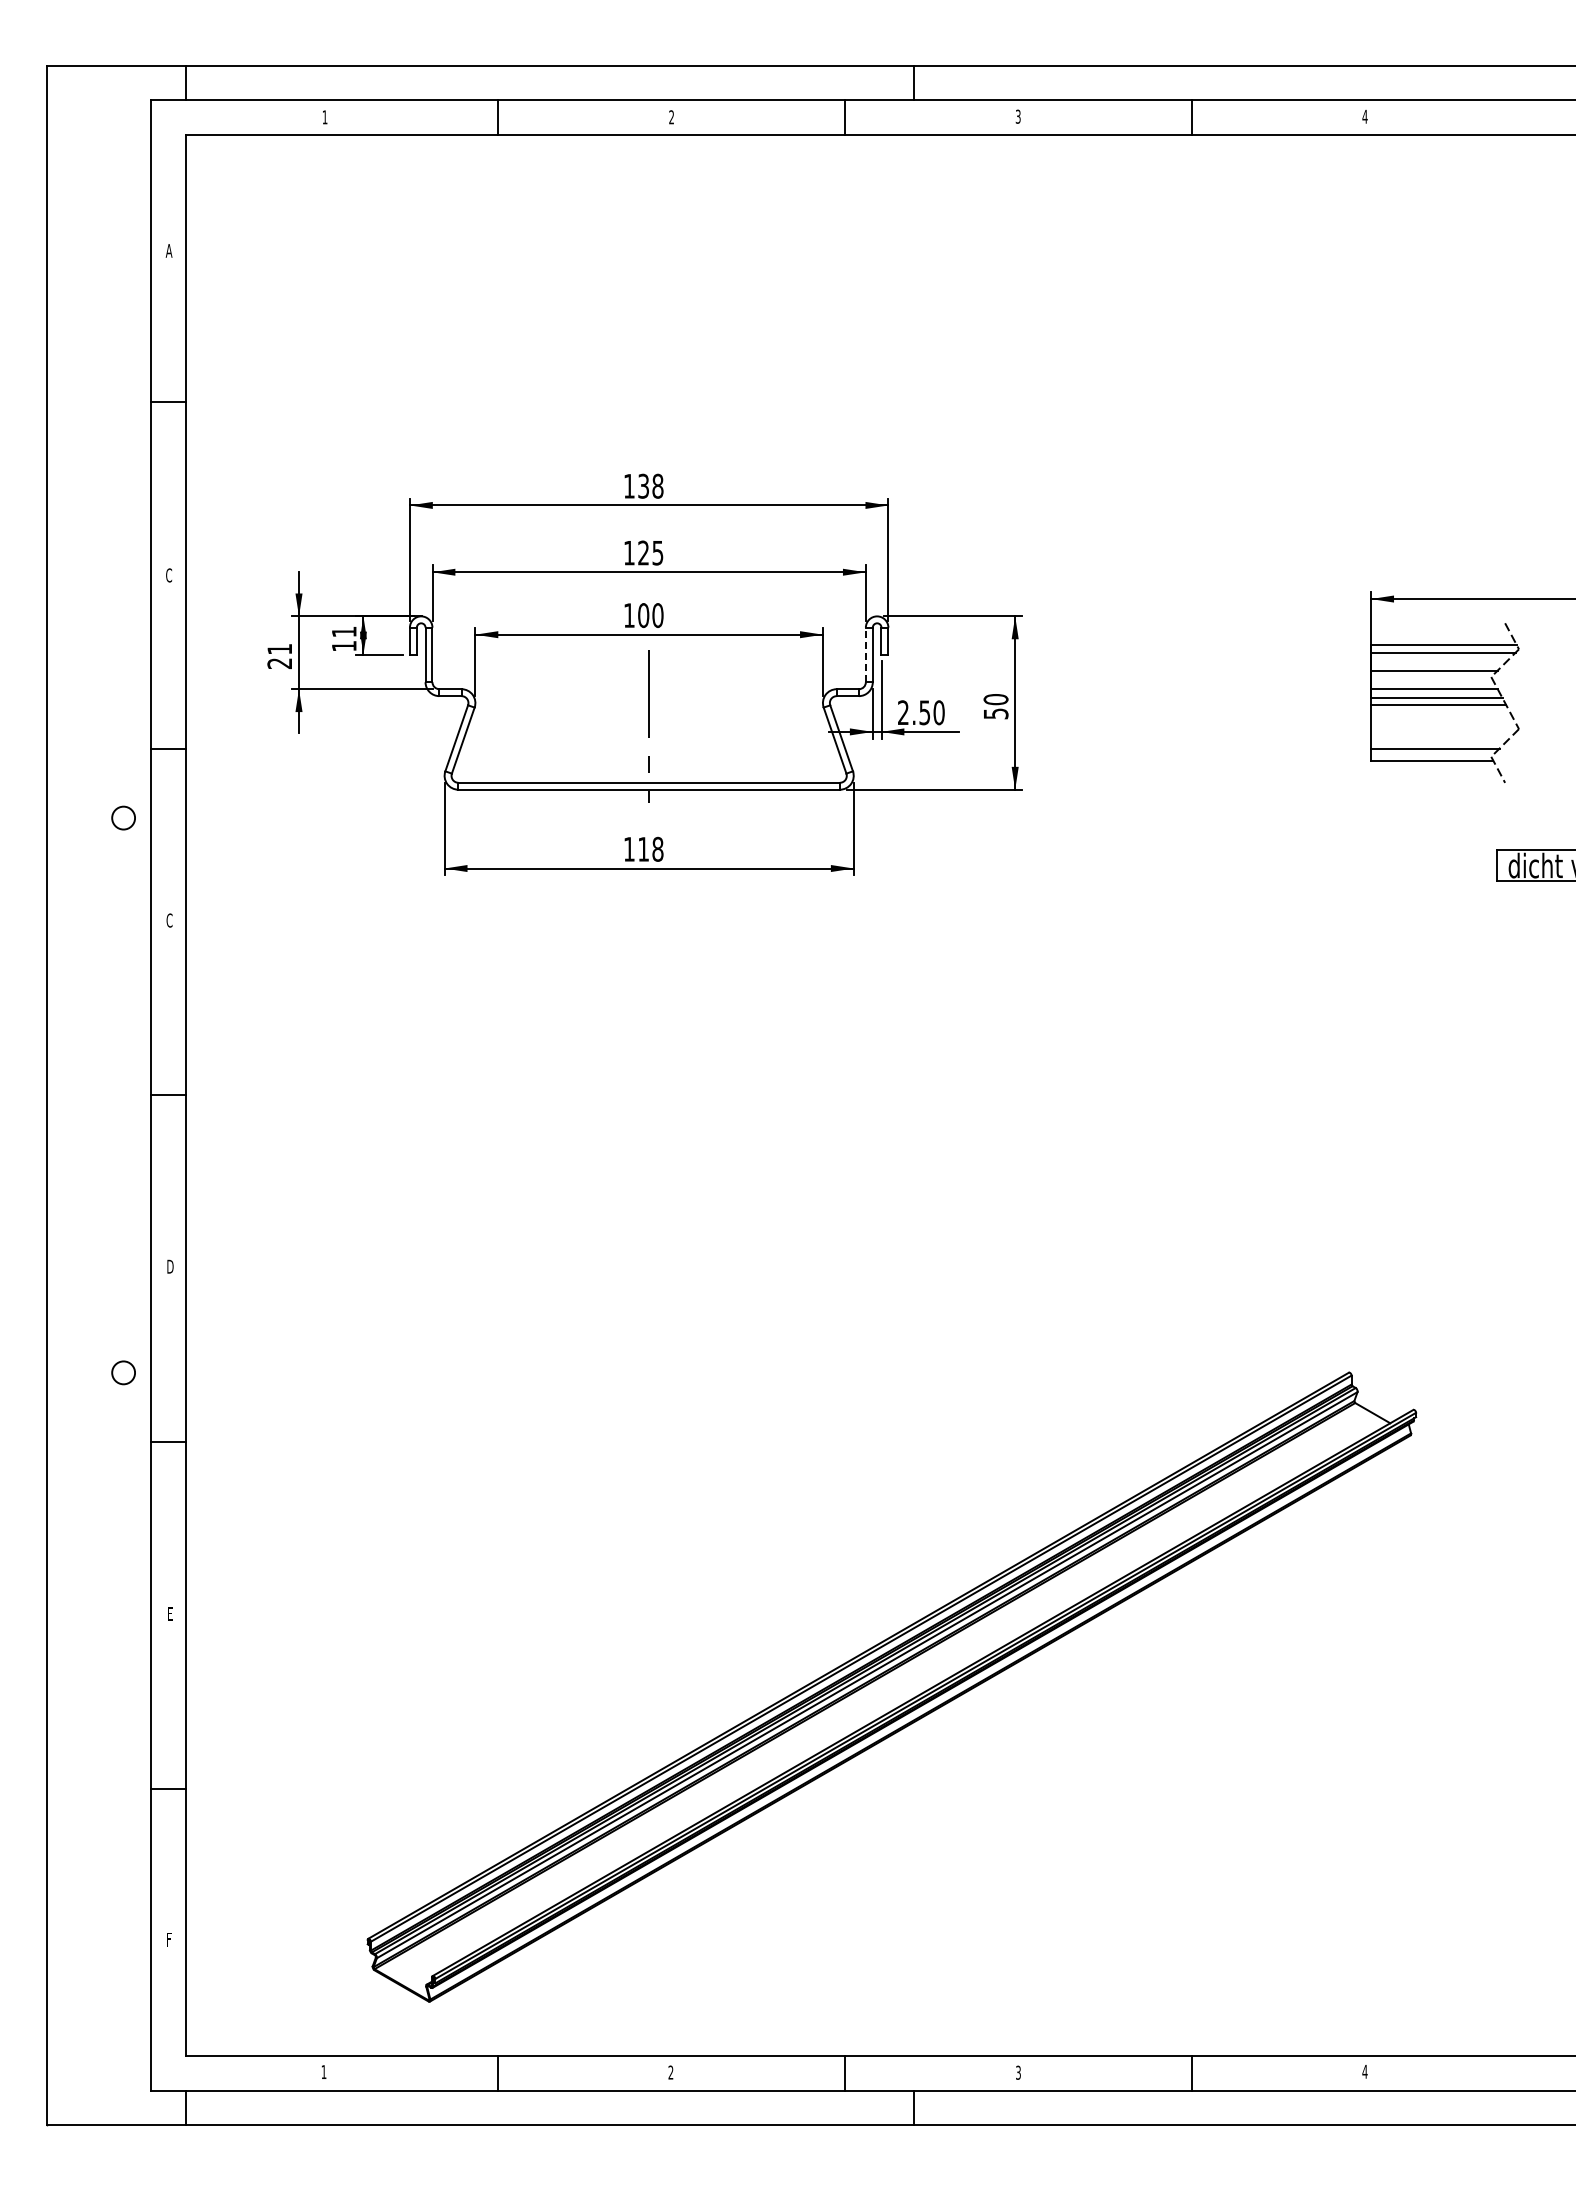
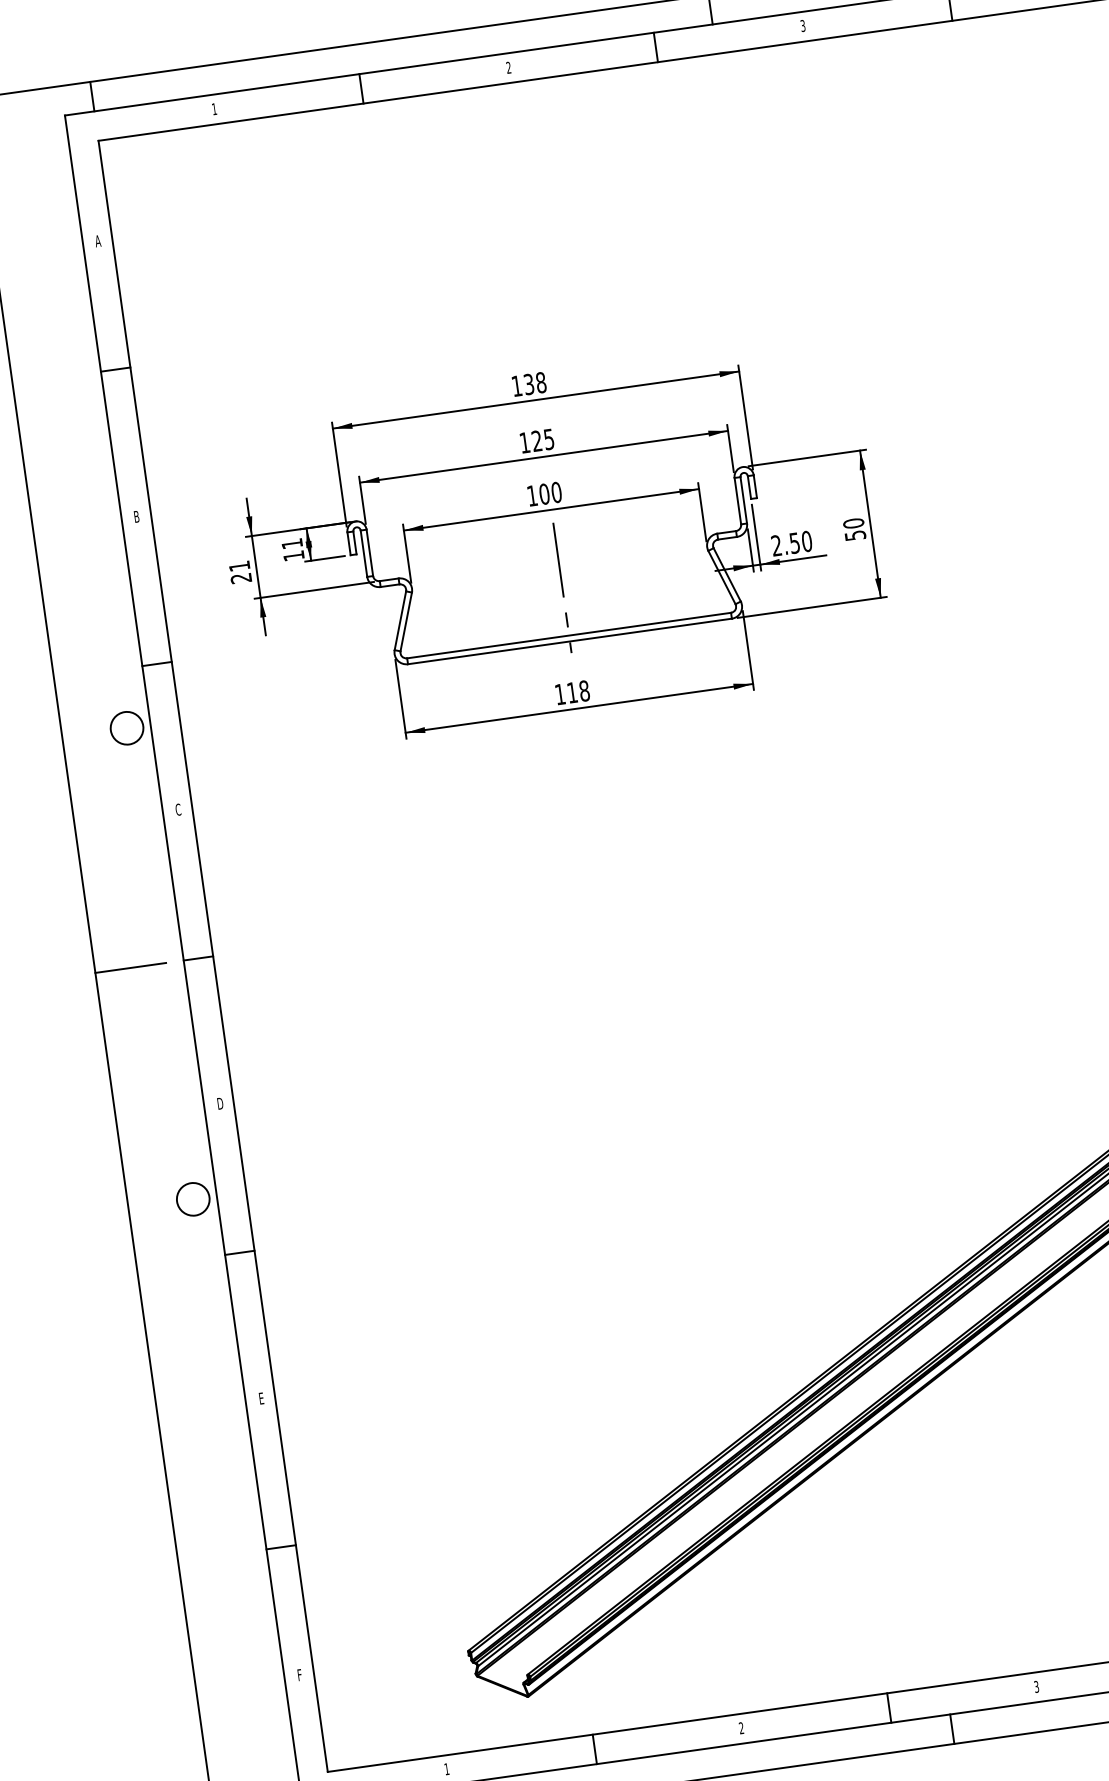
text: (169, 575) -> (137, 516), C -> B
line: (865, 654) -> (737, 500), dashed -> solid
circle: (123, 818) -> (127, 728), size x1.67
line: (88, 1095) -> (130, 968), added
circle: (123, 1372) -> (193, 1199), size x1.67

